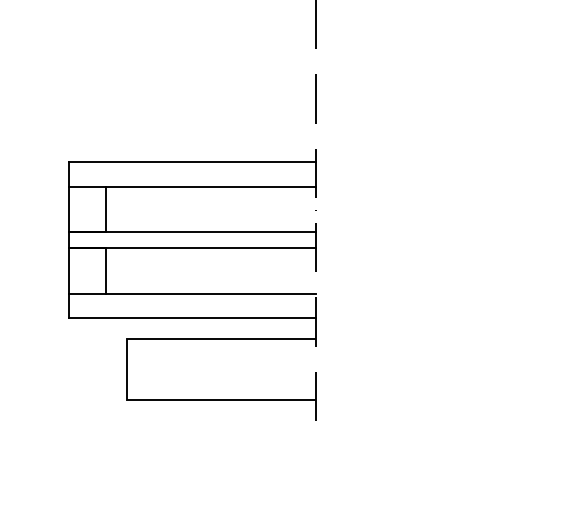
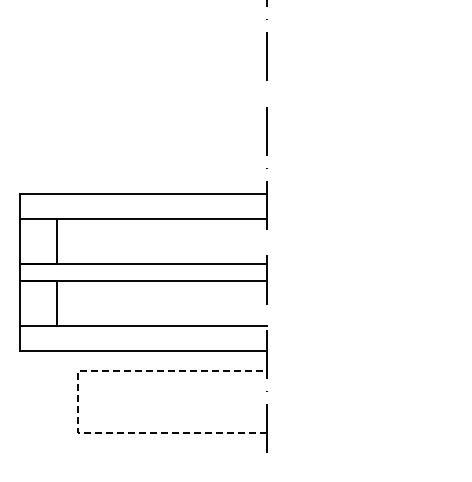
line: (126, 369) -> (77, 401), solid -> dashed

